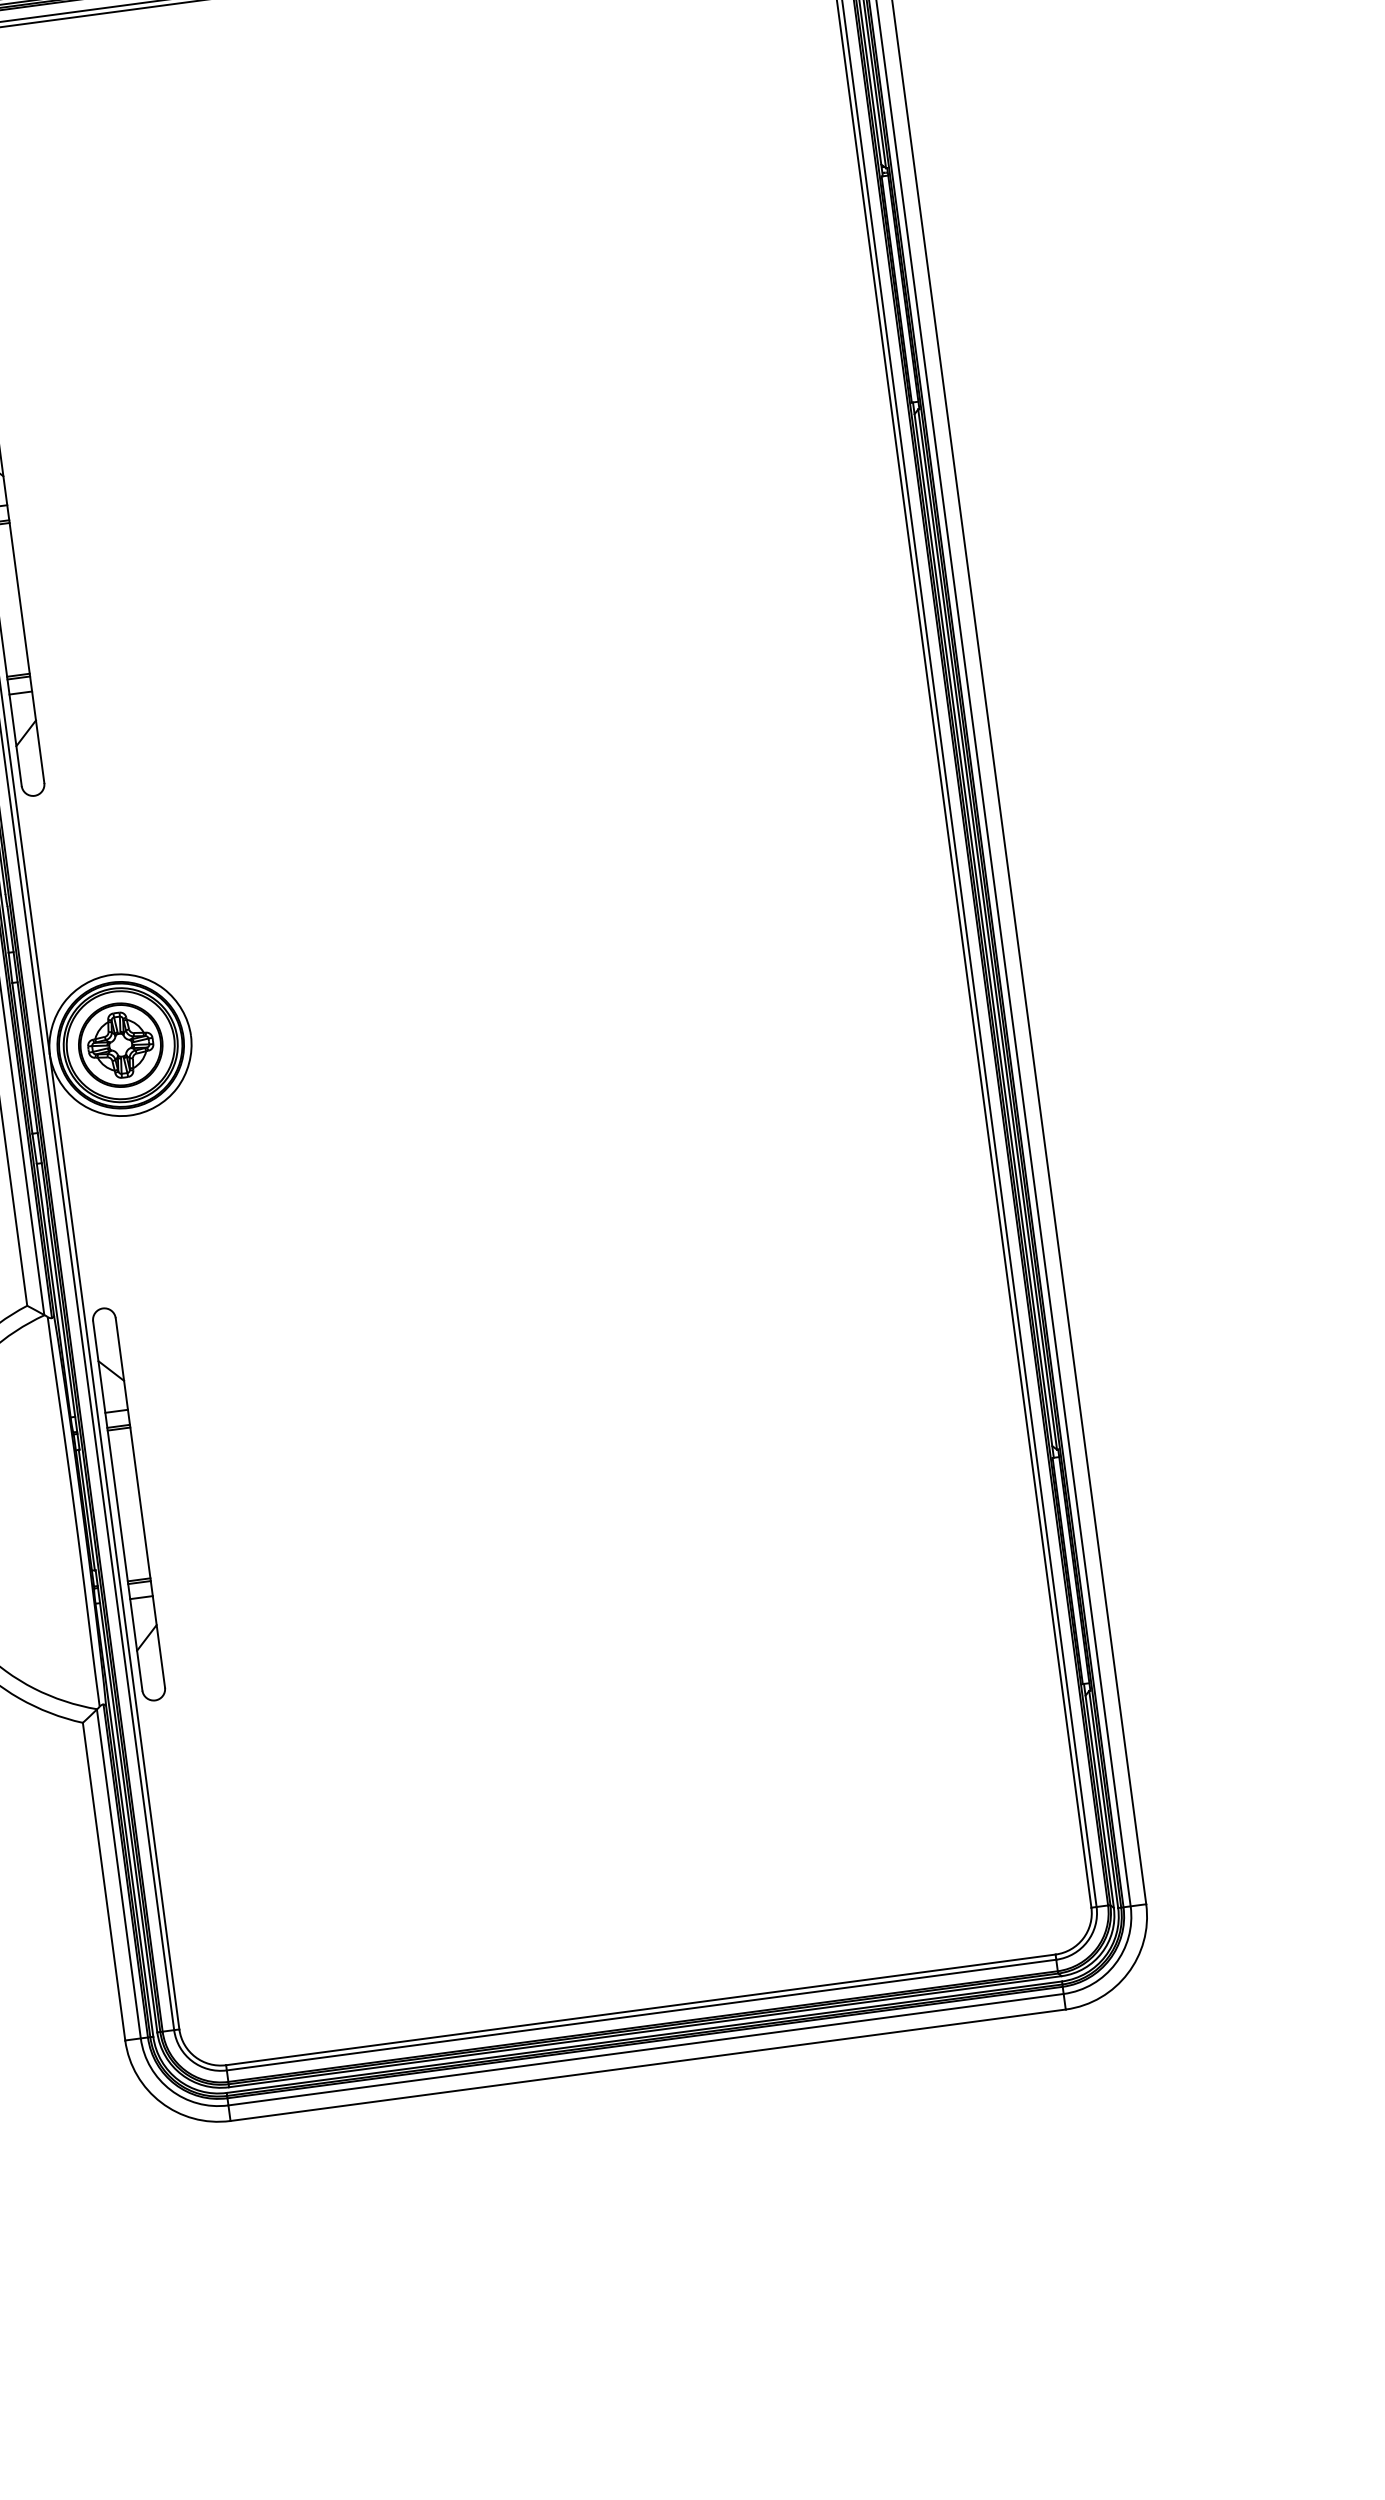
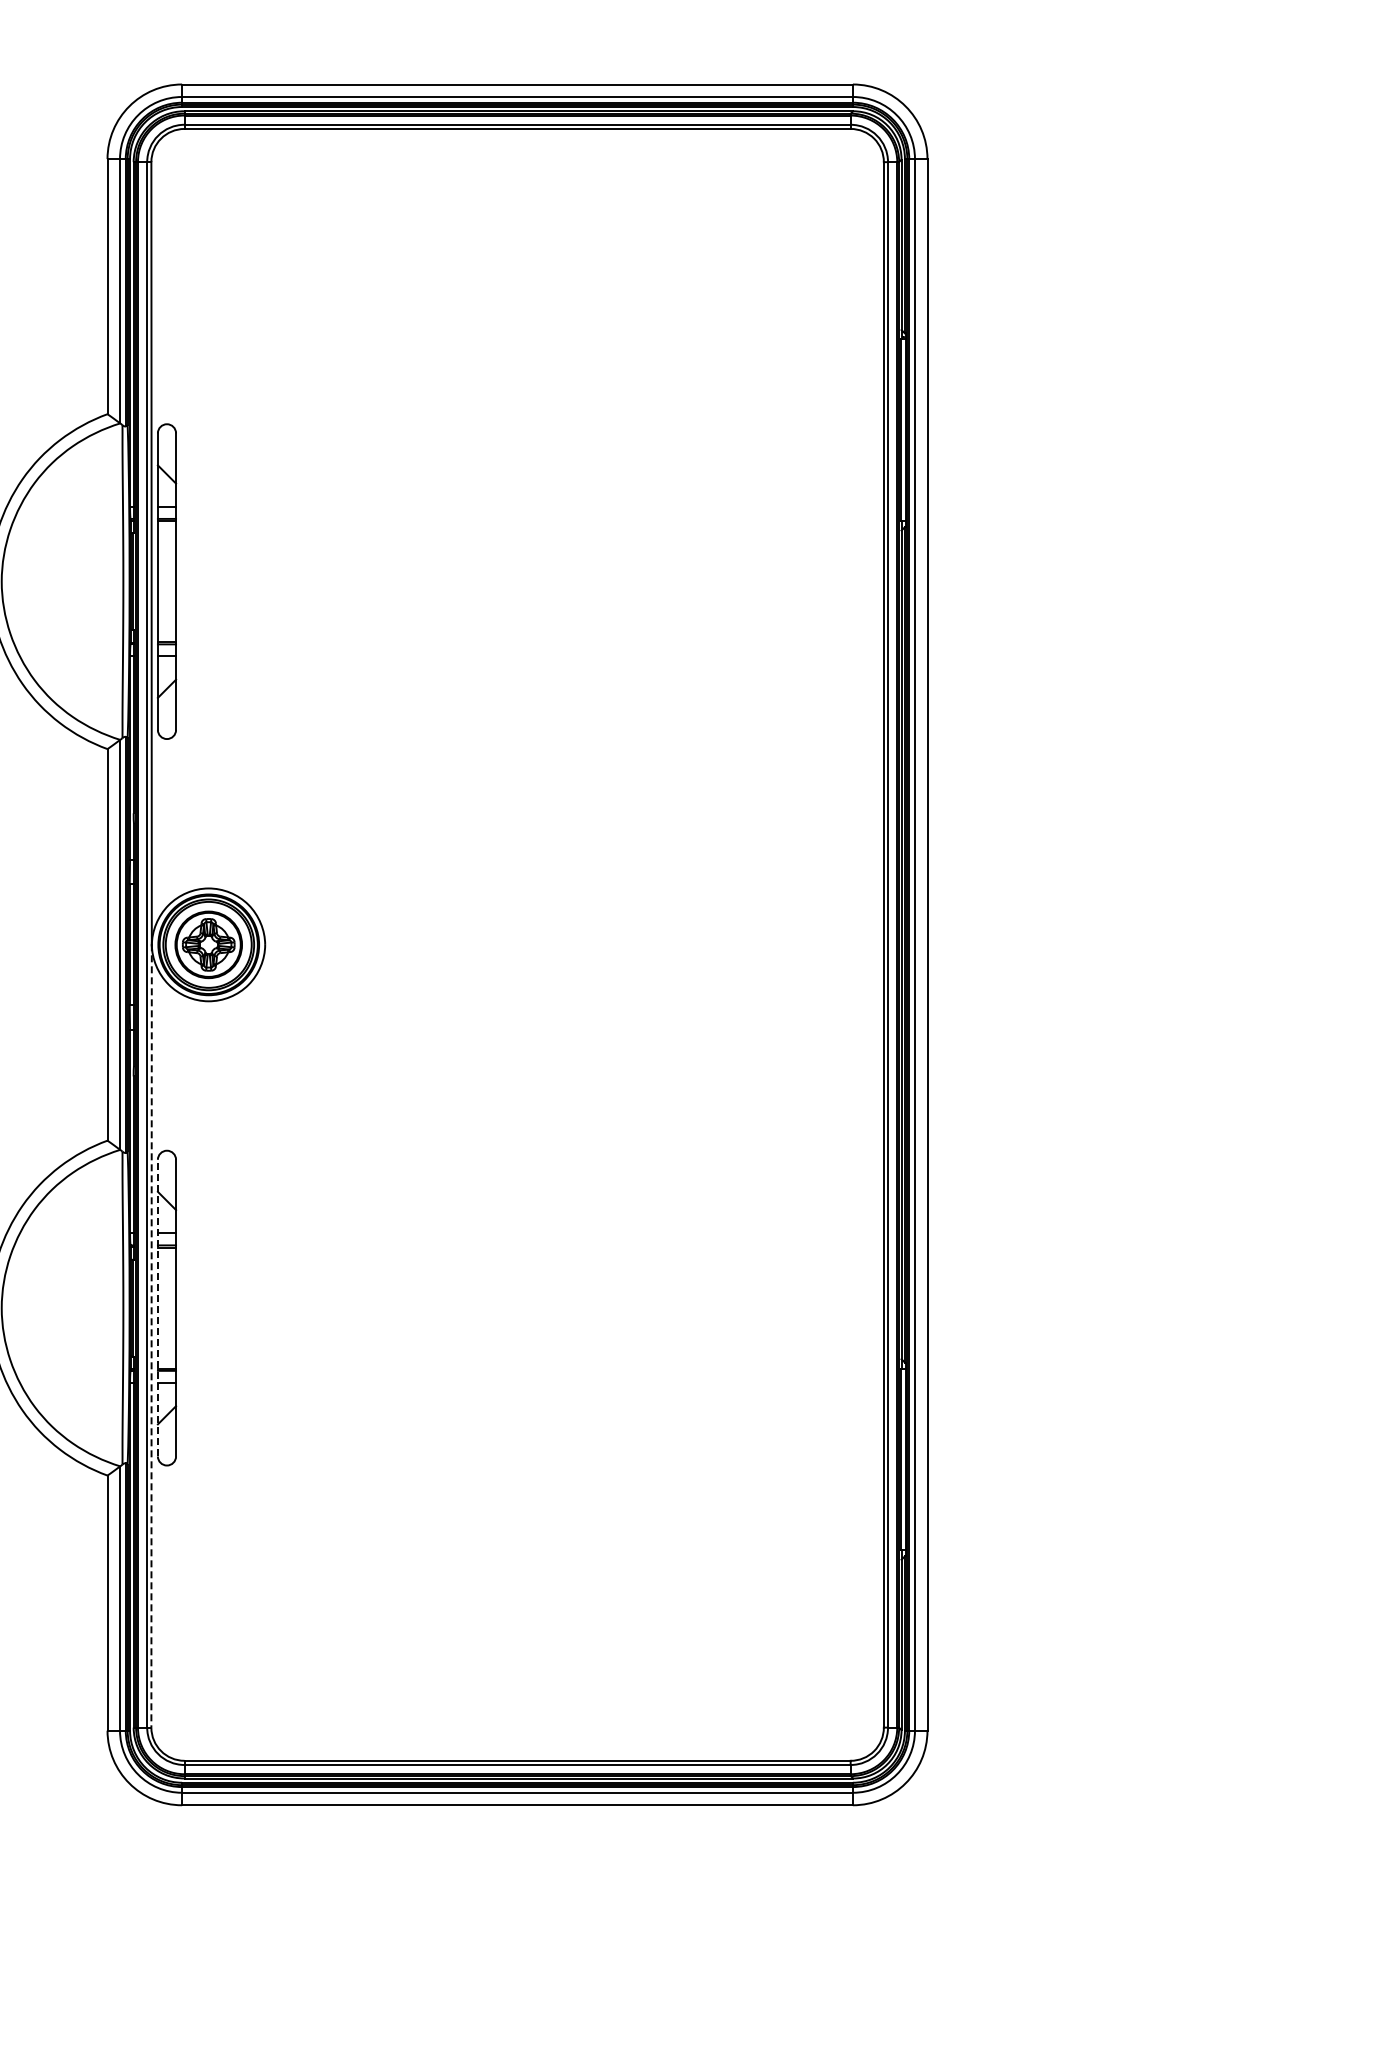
line: (117, 1505) -> (157, 1307), solid -> dashed
line: (114, 1541) -> (151, 1335), solid -> dashed

